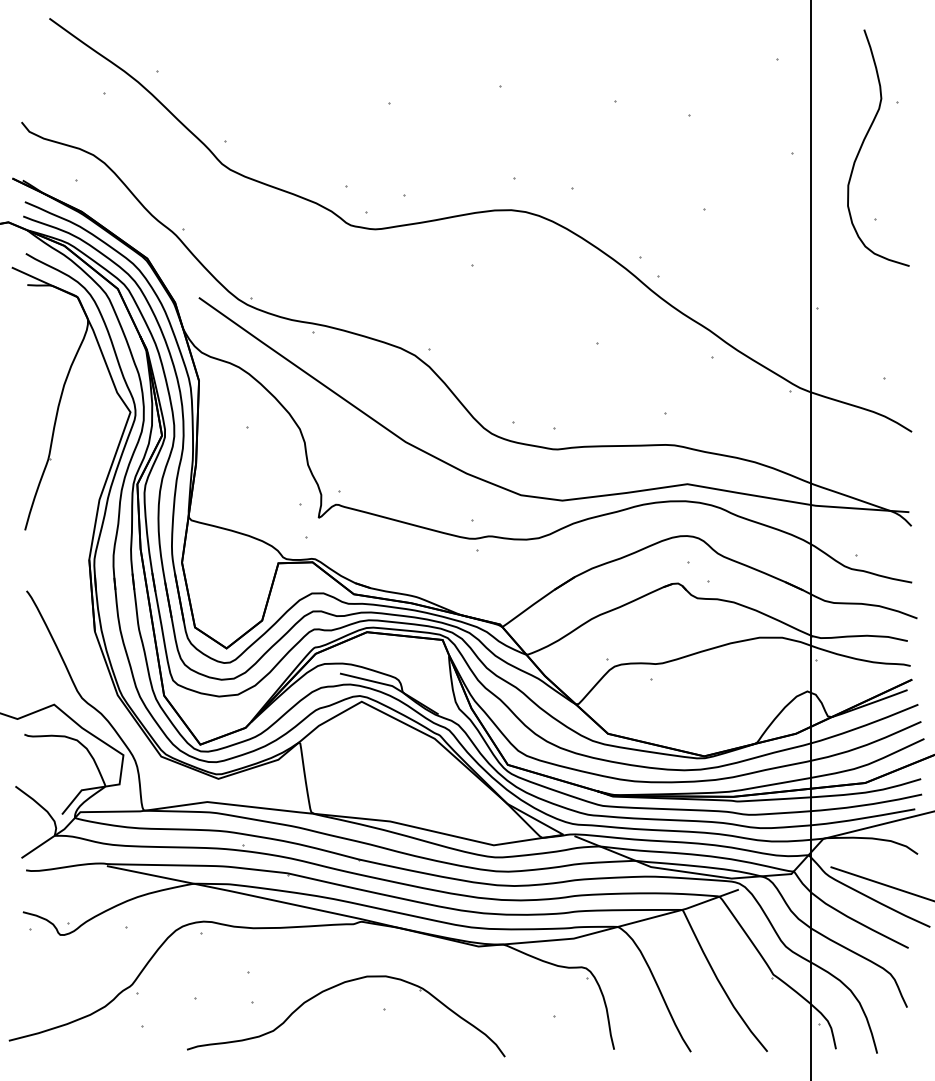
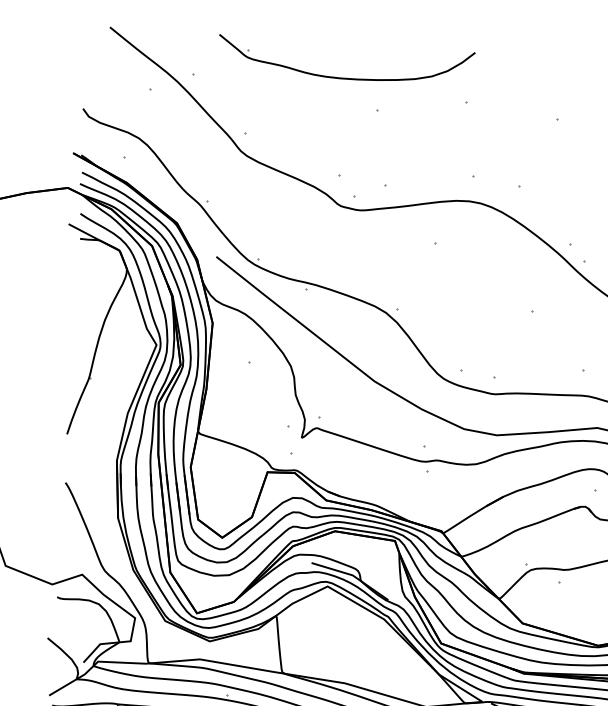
part: (345, 64) -> (343, 77), added

